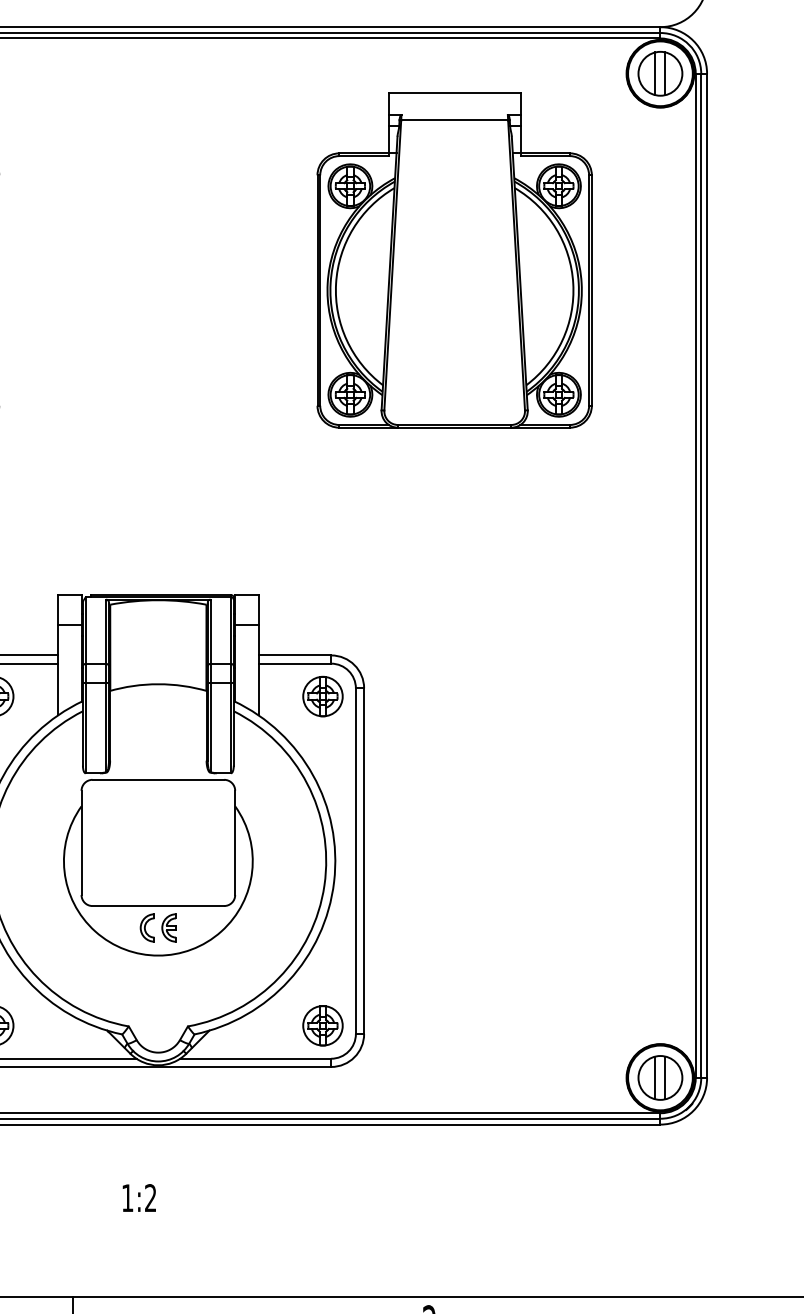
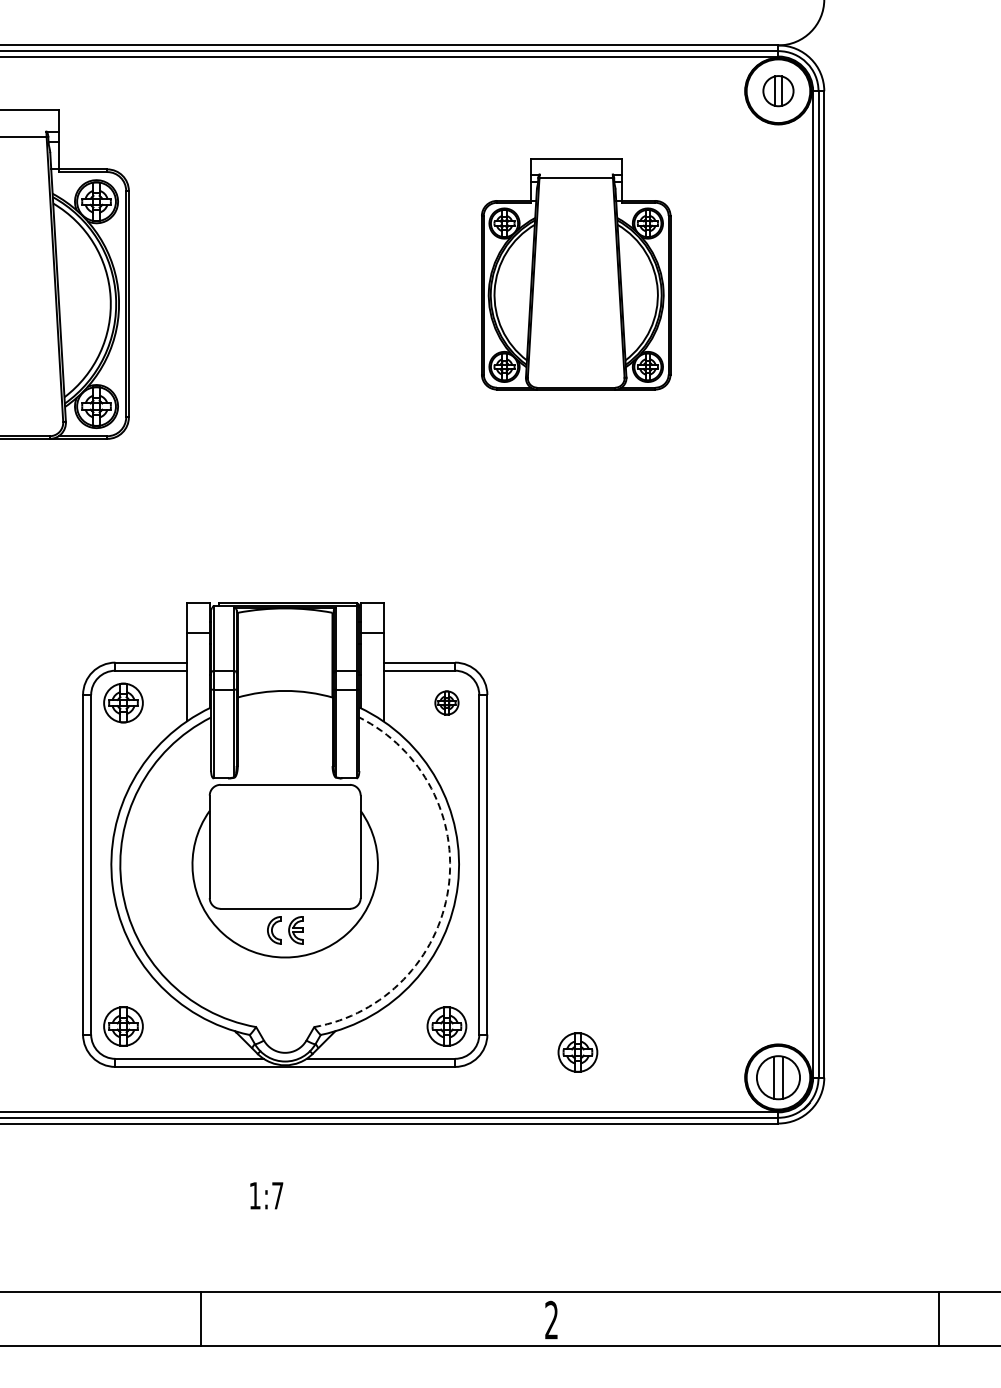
part: (660, 73) -> (778, 90), size x0.7
part: (453, 260) -> (575, 274), size x0.7
part: (322, 696) -> (446, 702), size x0.6
arc: (324, 885) -> (448, 888), solid -> dashed
part: (455, 1052) -> (577, 1052), added
text: (150, 1197) -> (277, 1195), 1:2 -> 1:7

